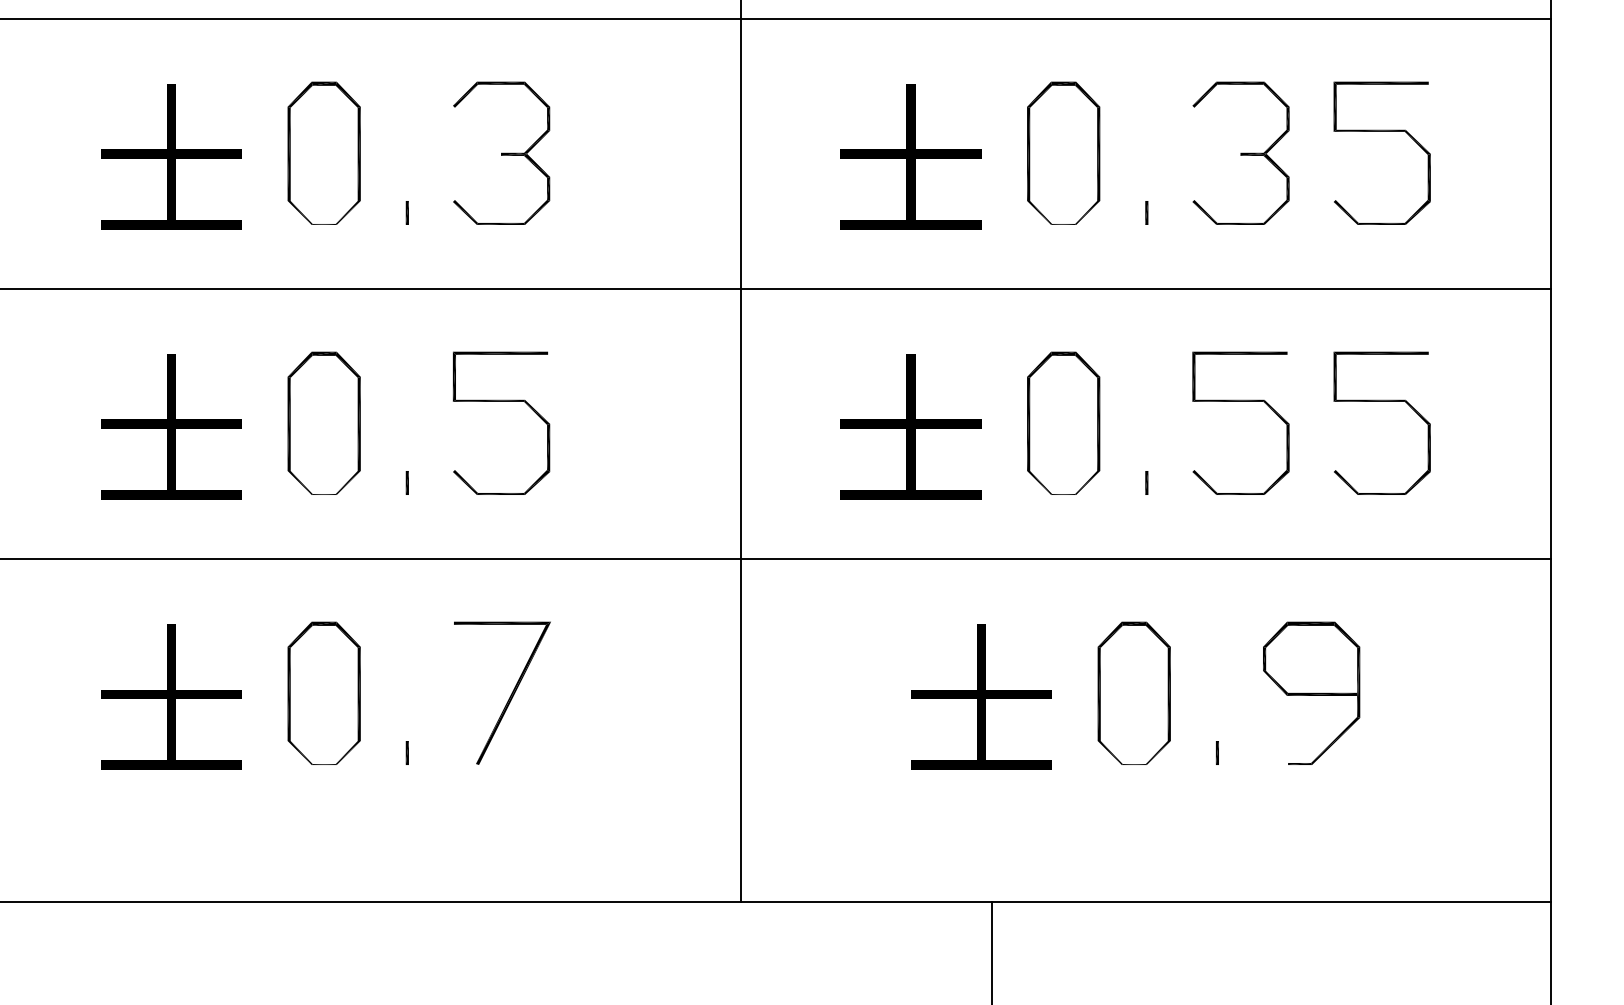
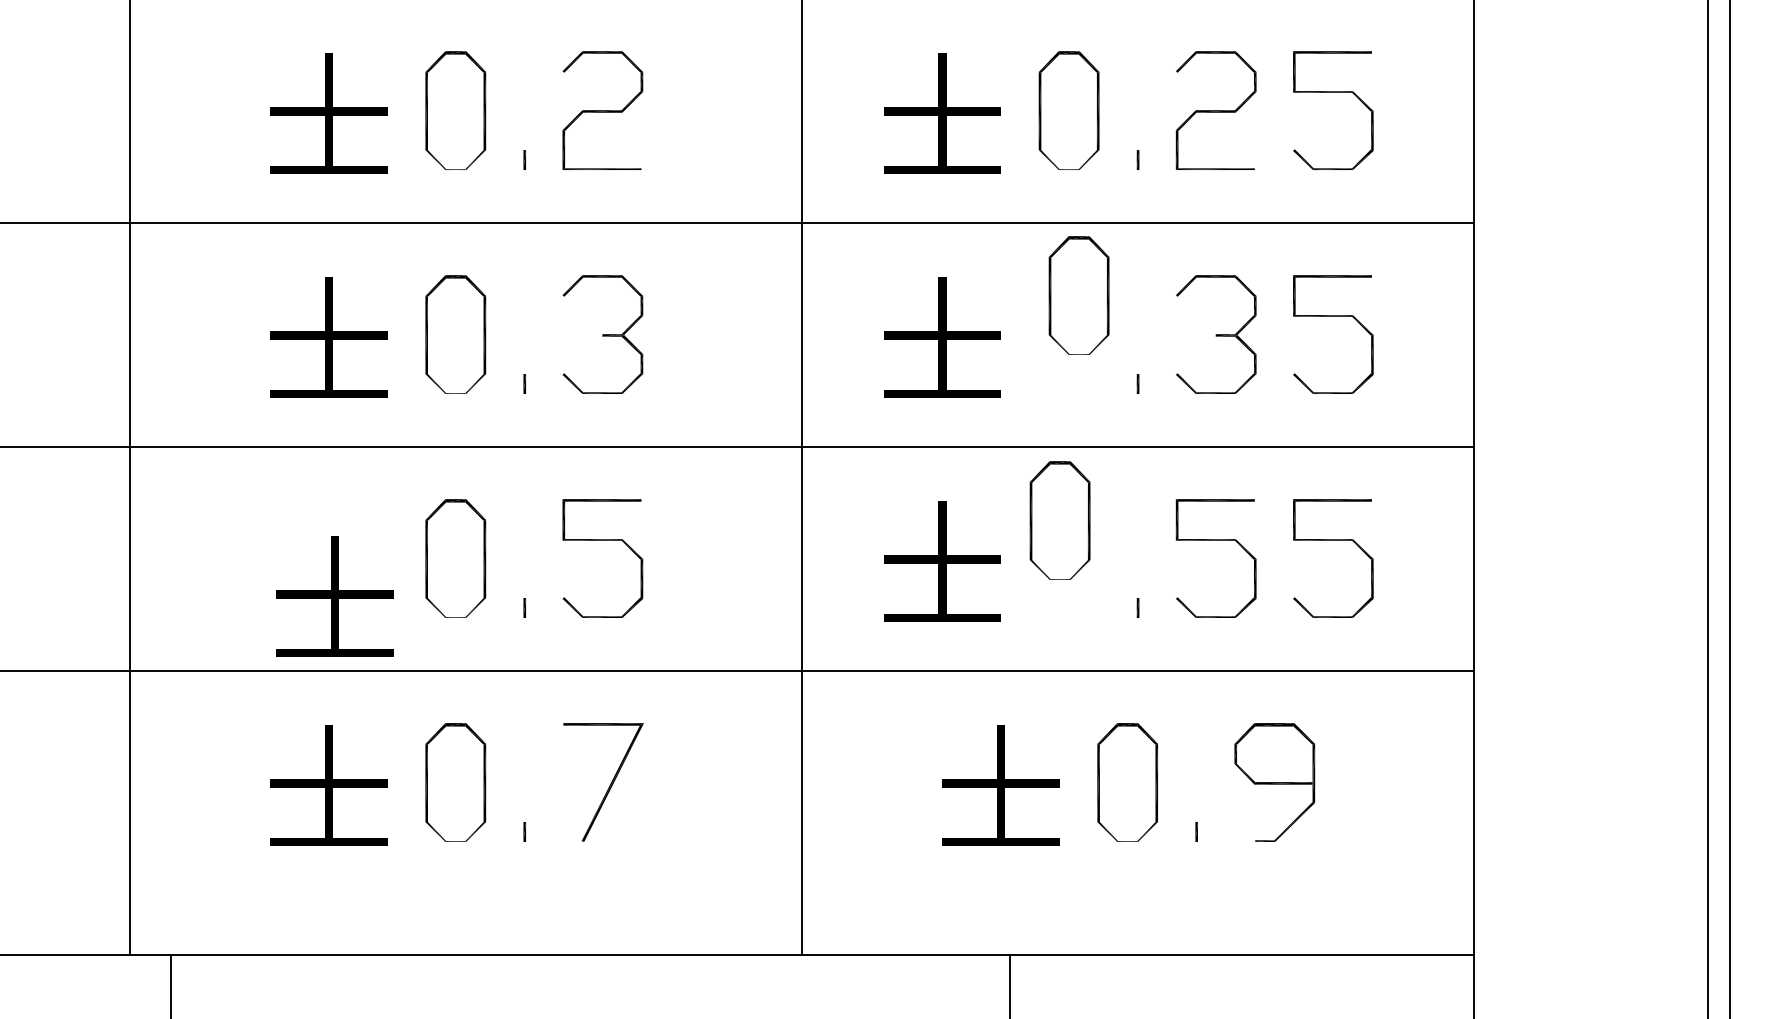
part: (1062, 153) -> (1078, 295), moved
part: (1062, 423) -> (1059, 520), moved
part: (170, 426) -> (334, 596), moved

